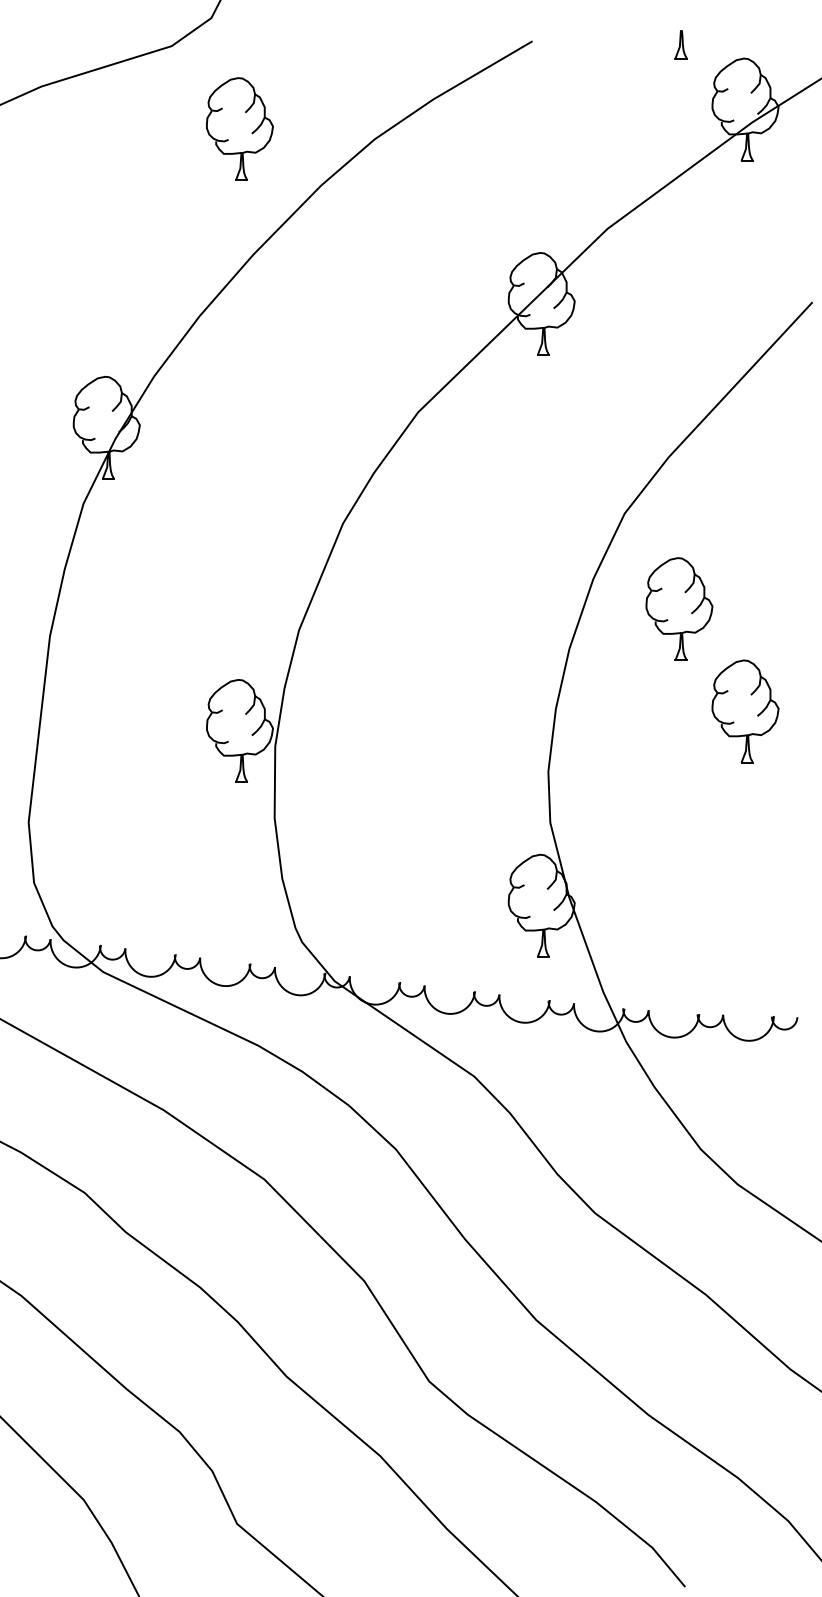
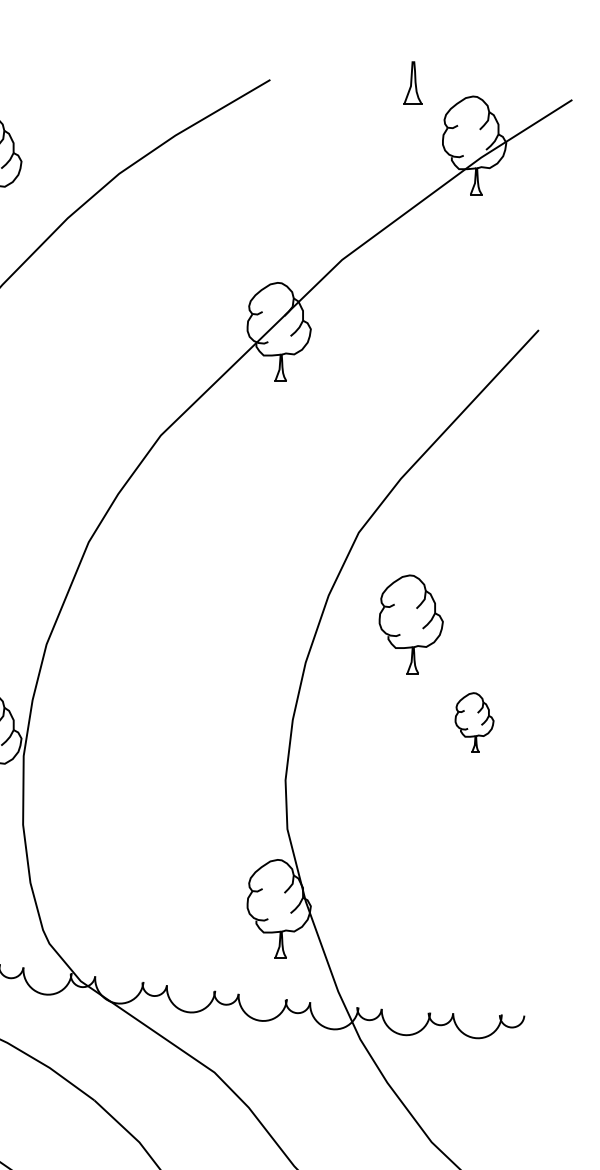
part: (680, 44) -> (412, 82), size x1.6
part: (745, 711) -> (474, 722), size x0.6

